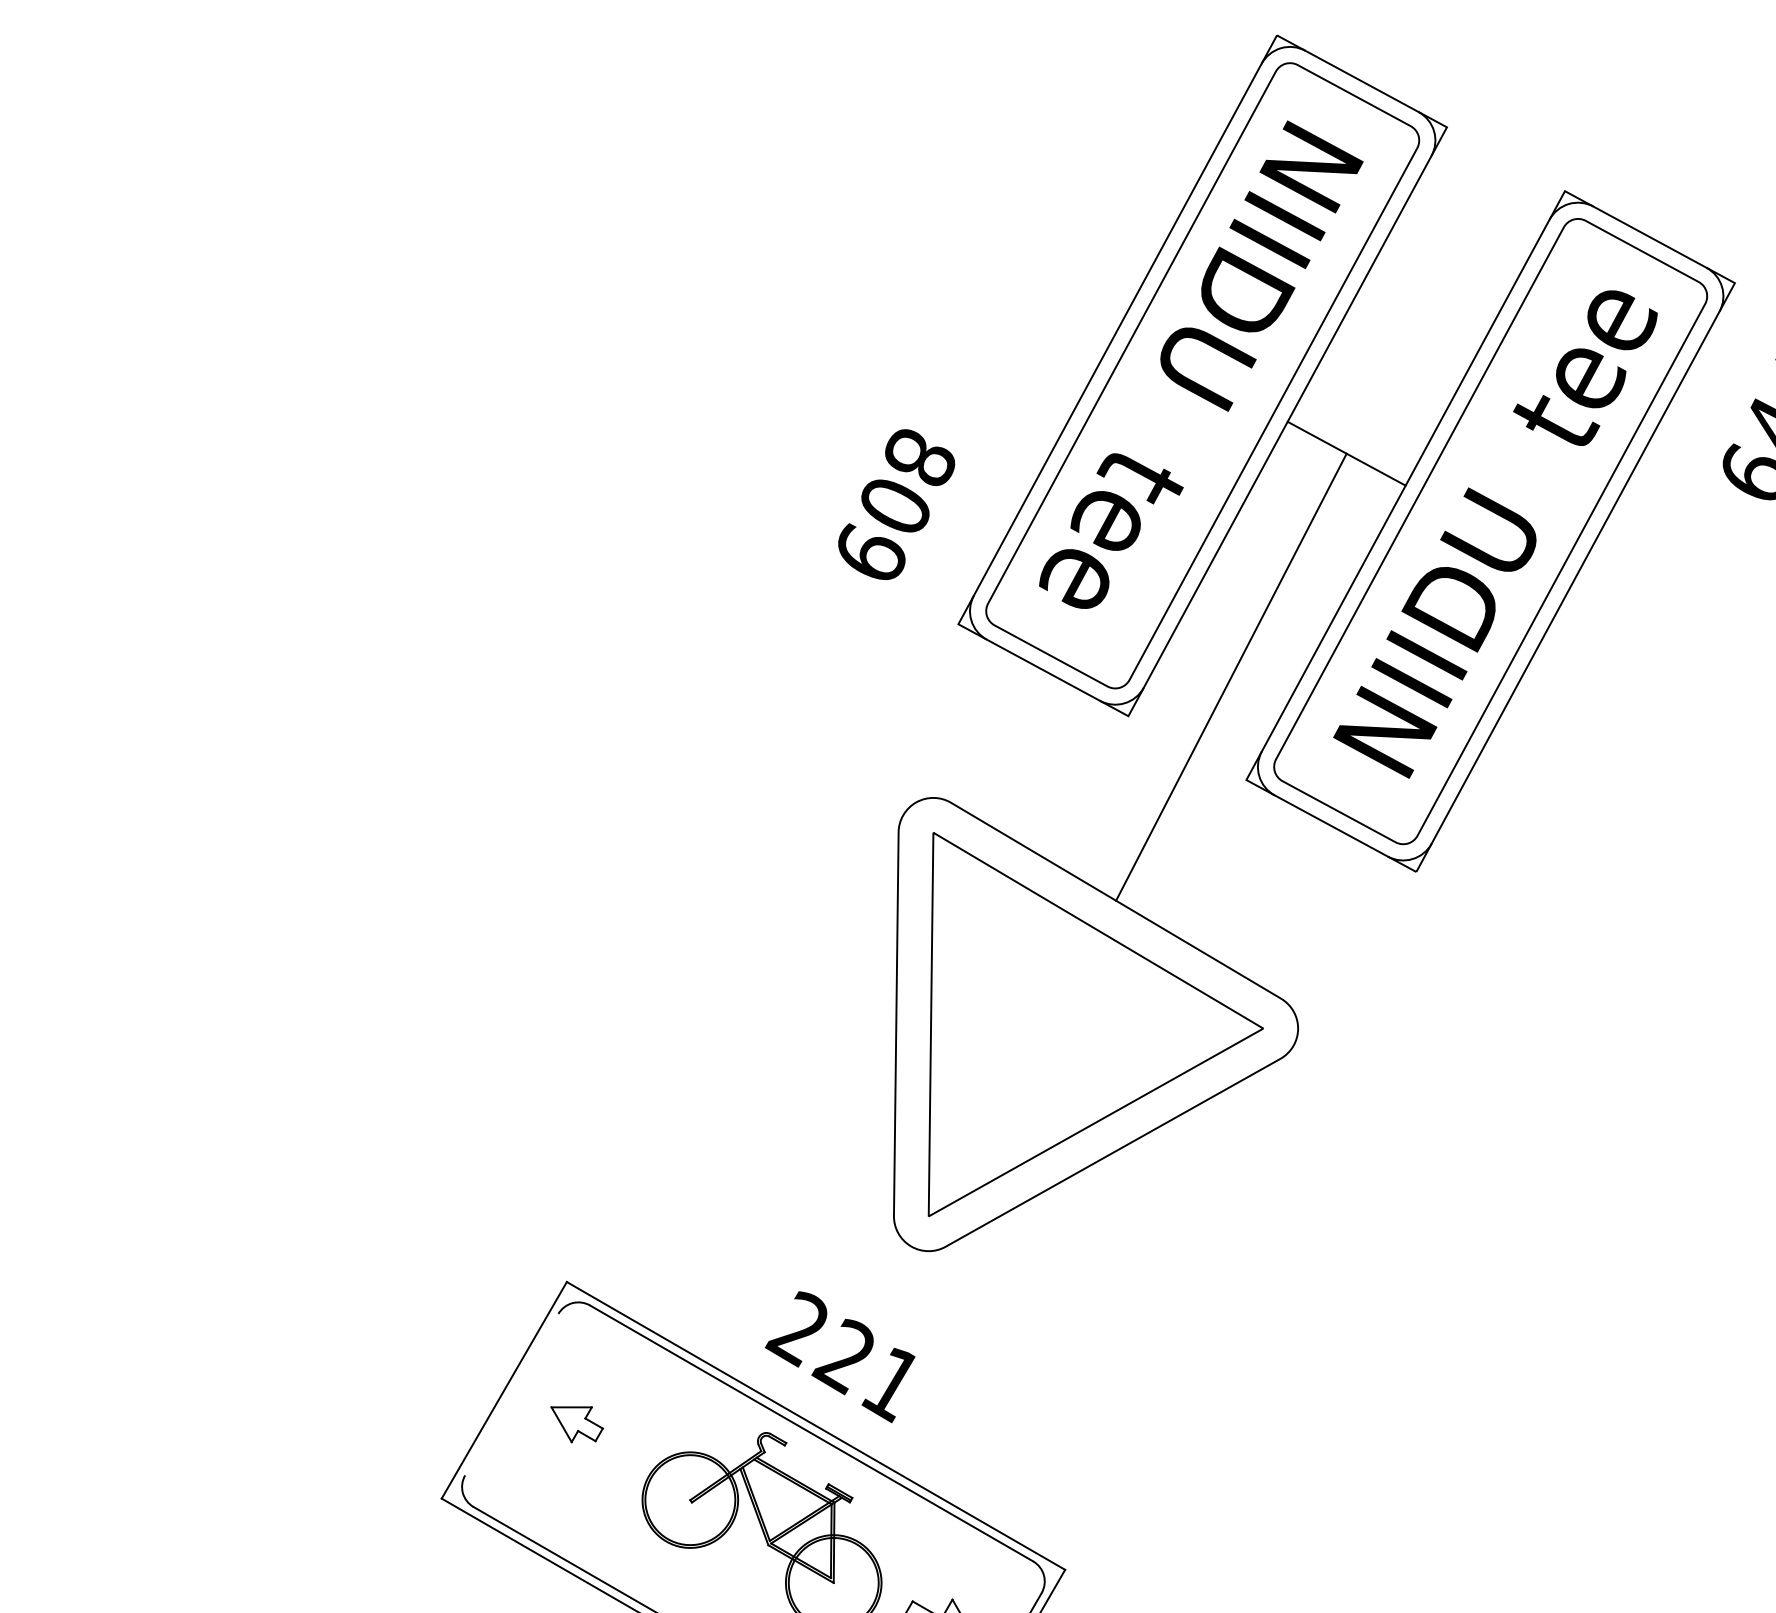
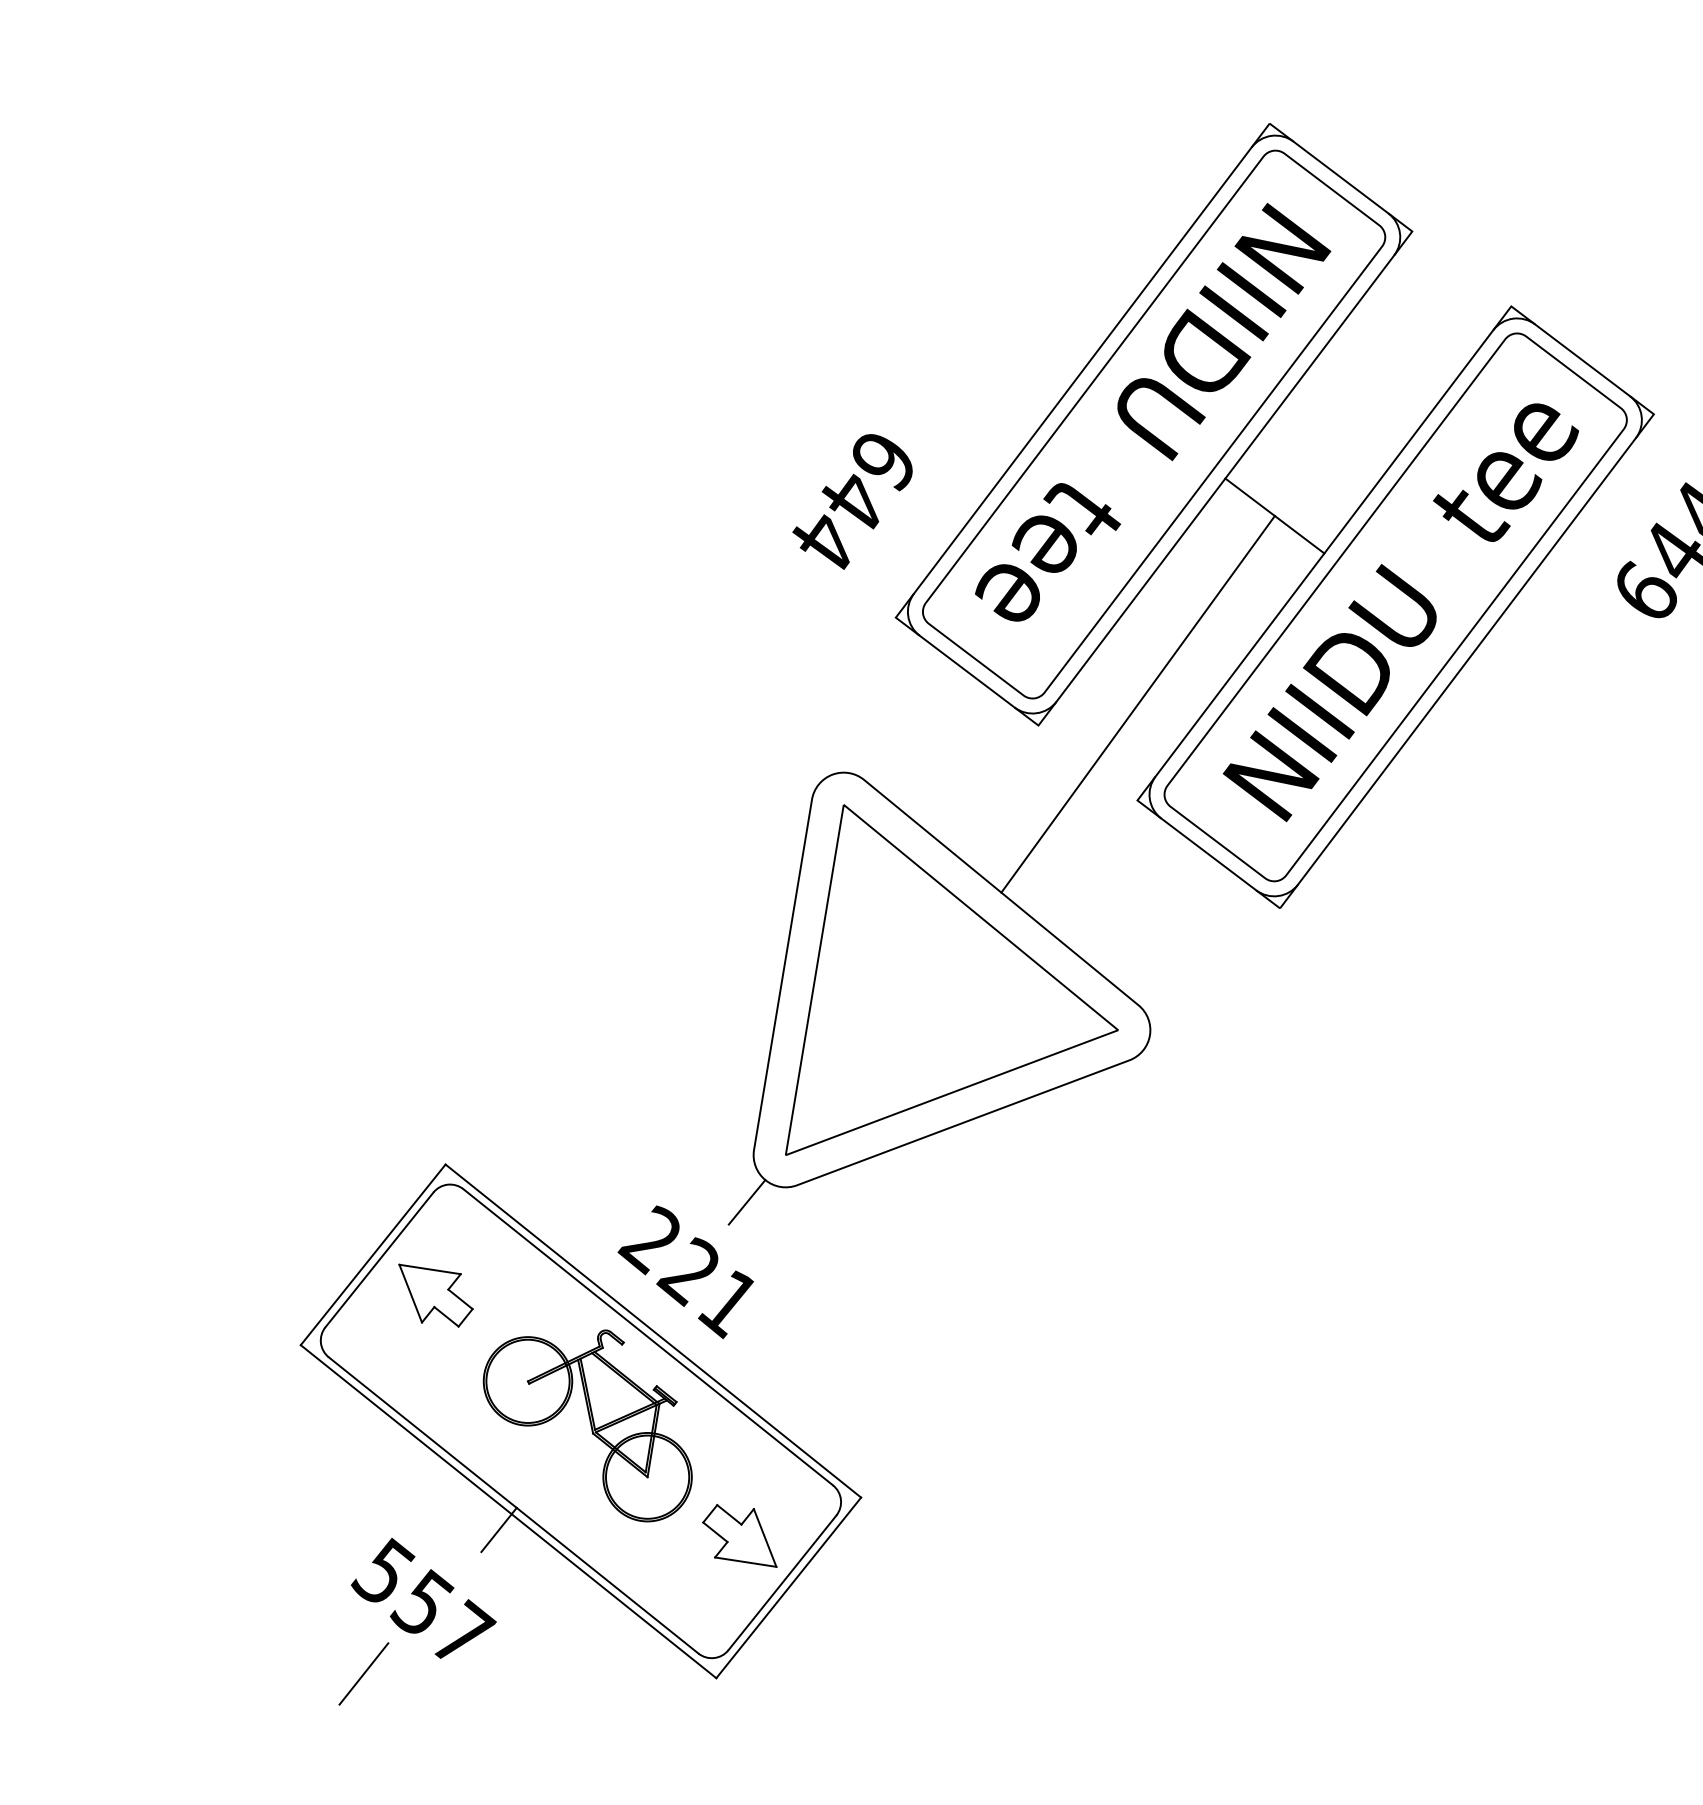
text: (894, 506) -> (853, 500), 809 -> 644
line: (894, 1273) -> (746, 1202), added
line: (511, 1394) -> (379, 1259), added
part: (577, 1423) -> (435, 1295), size x1.67

